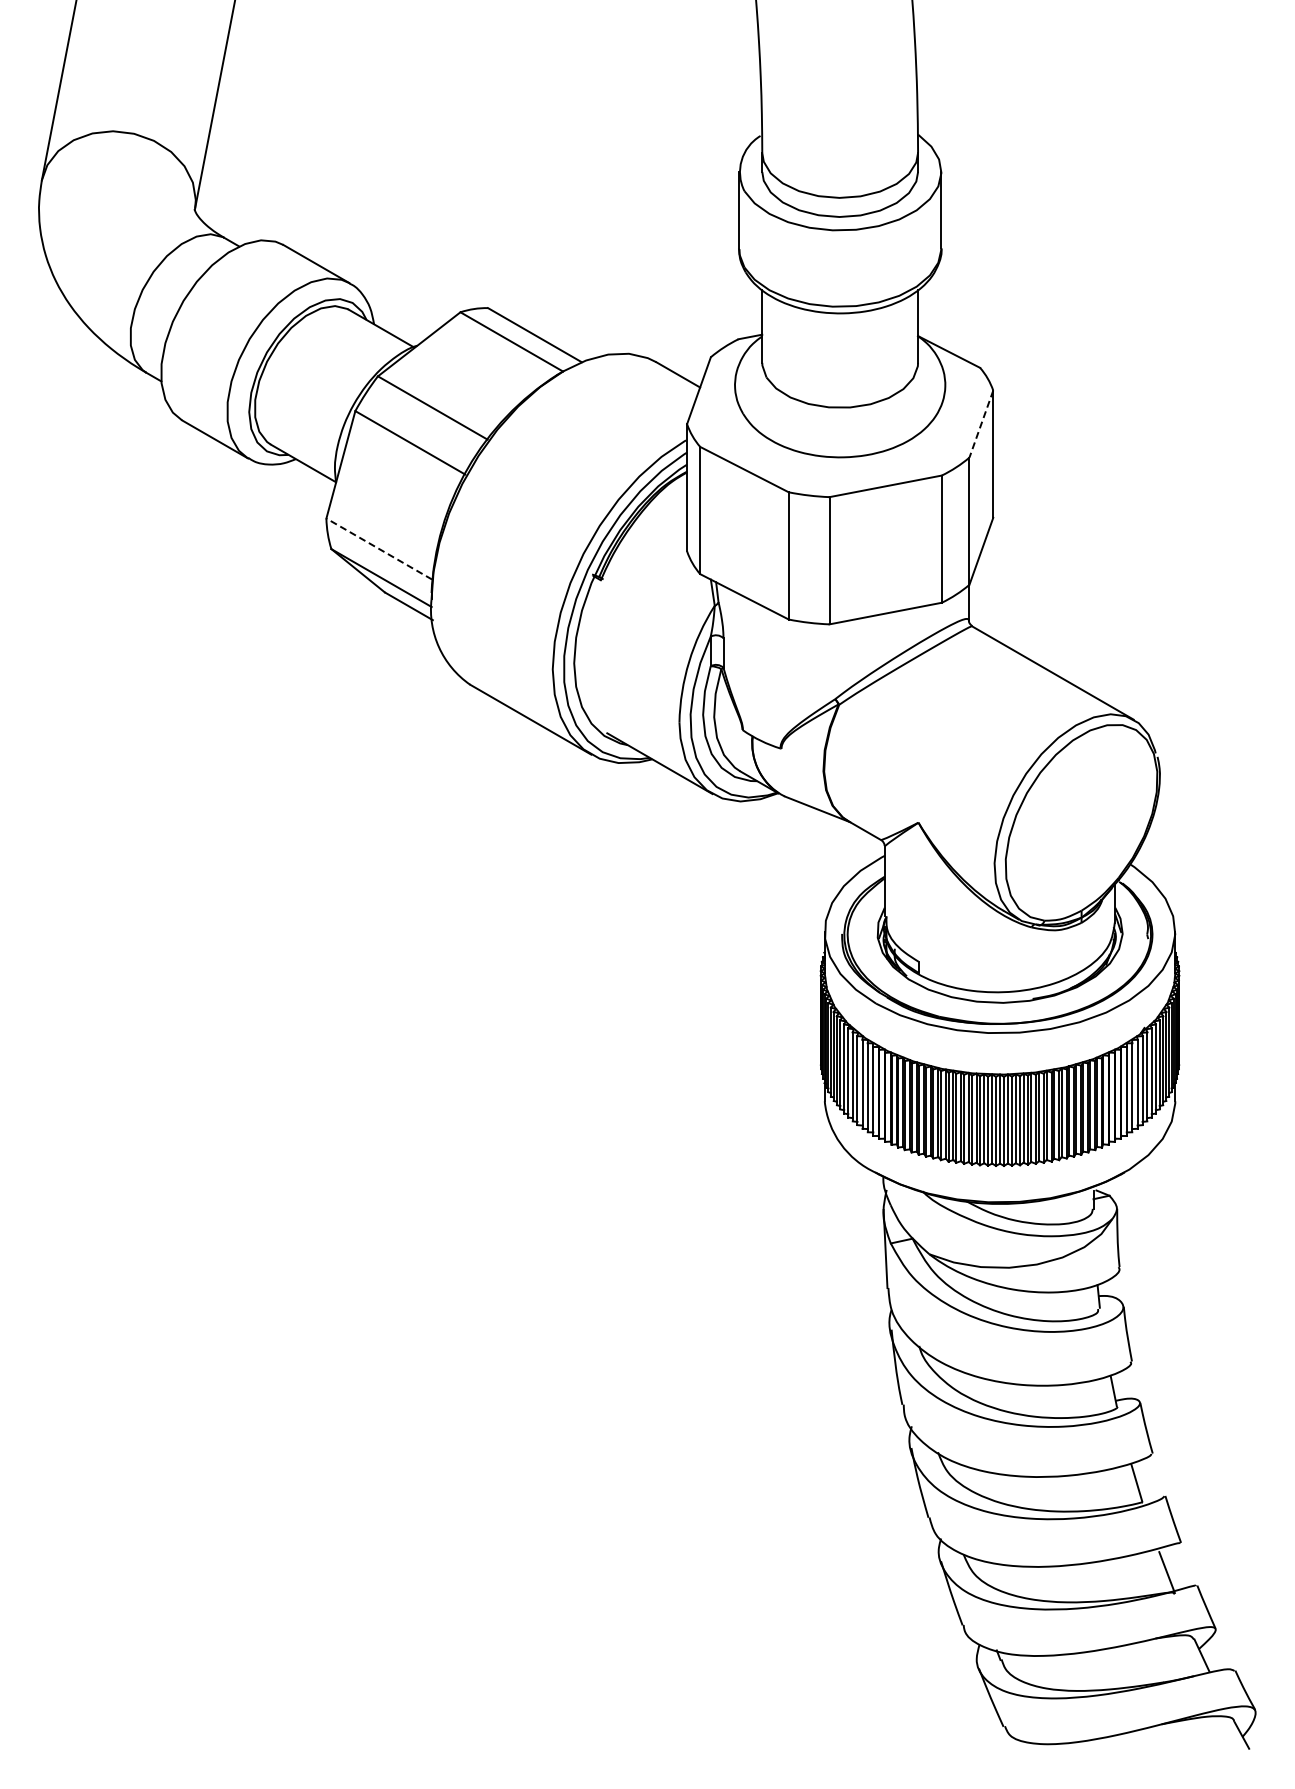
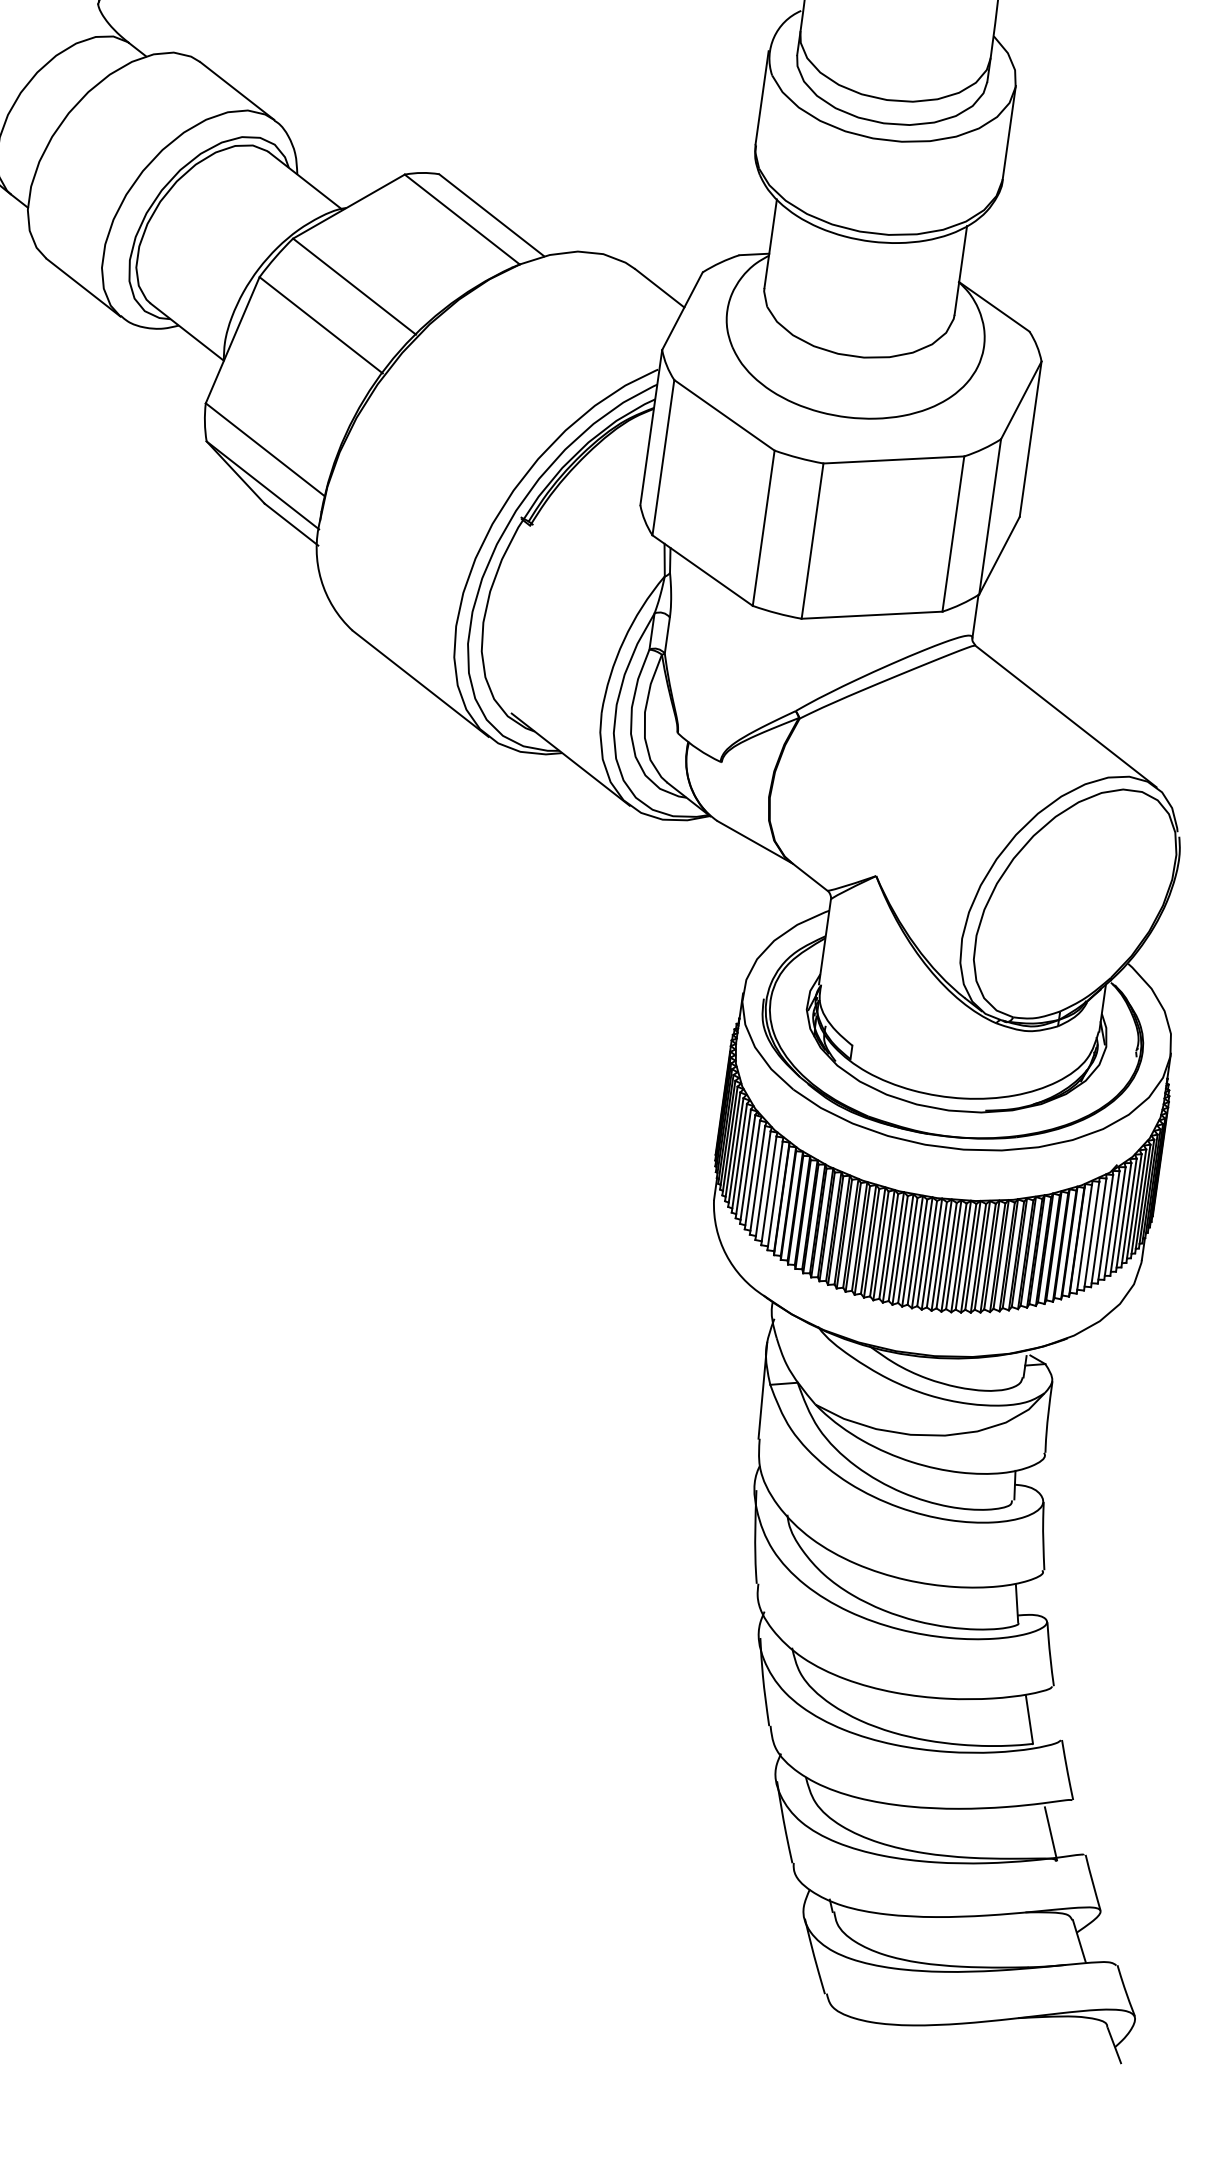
line: (981, 424) -> (1021, 400), dashed -> solid
line: (378, 548) -> (264, 448), dashed -> solid

